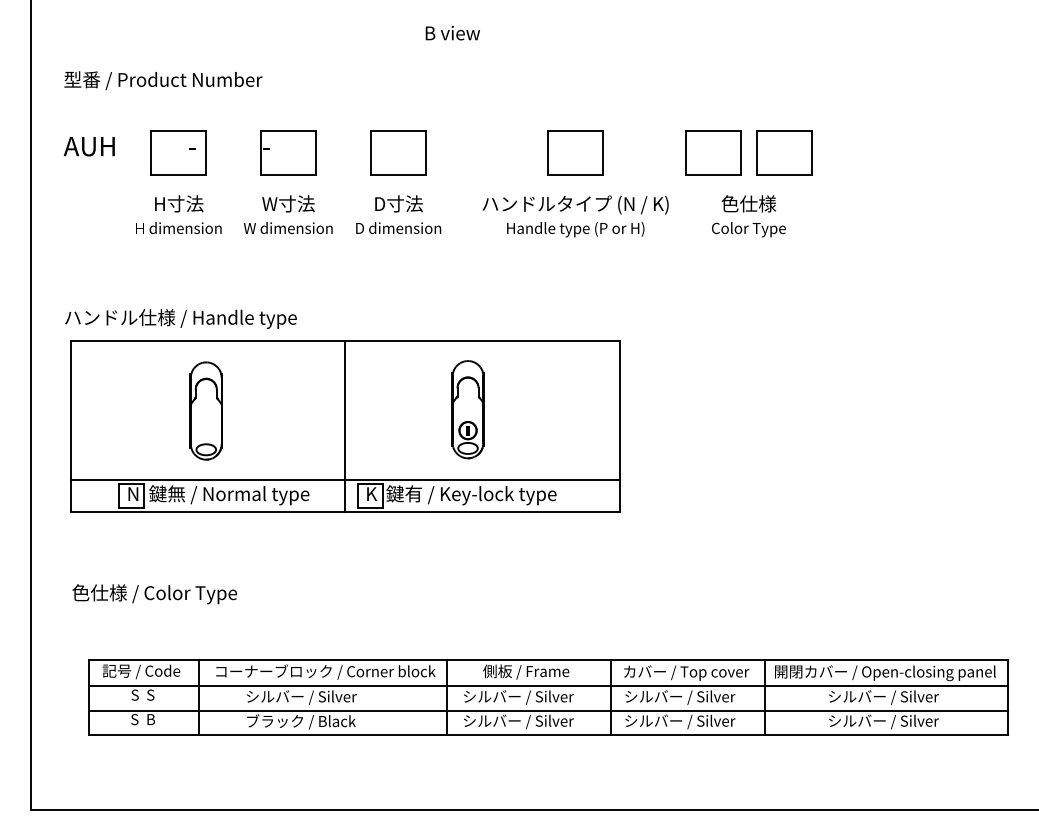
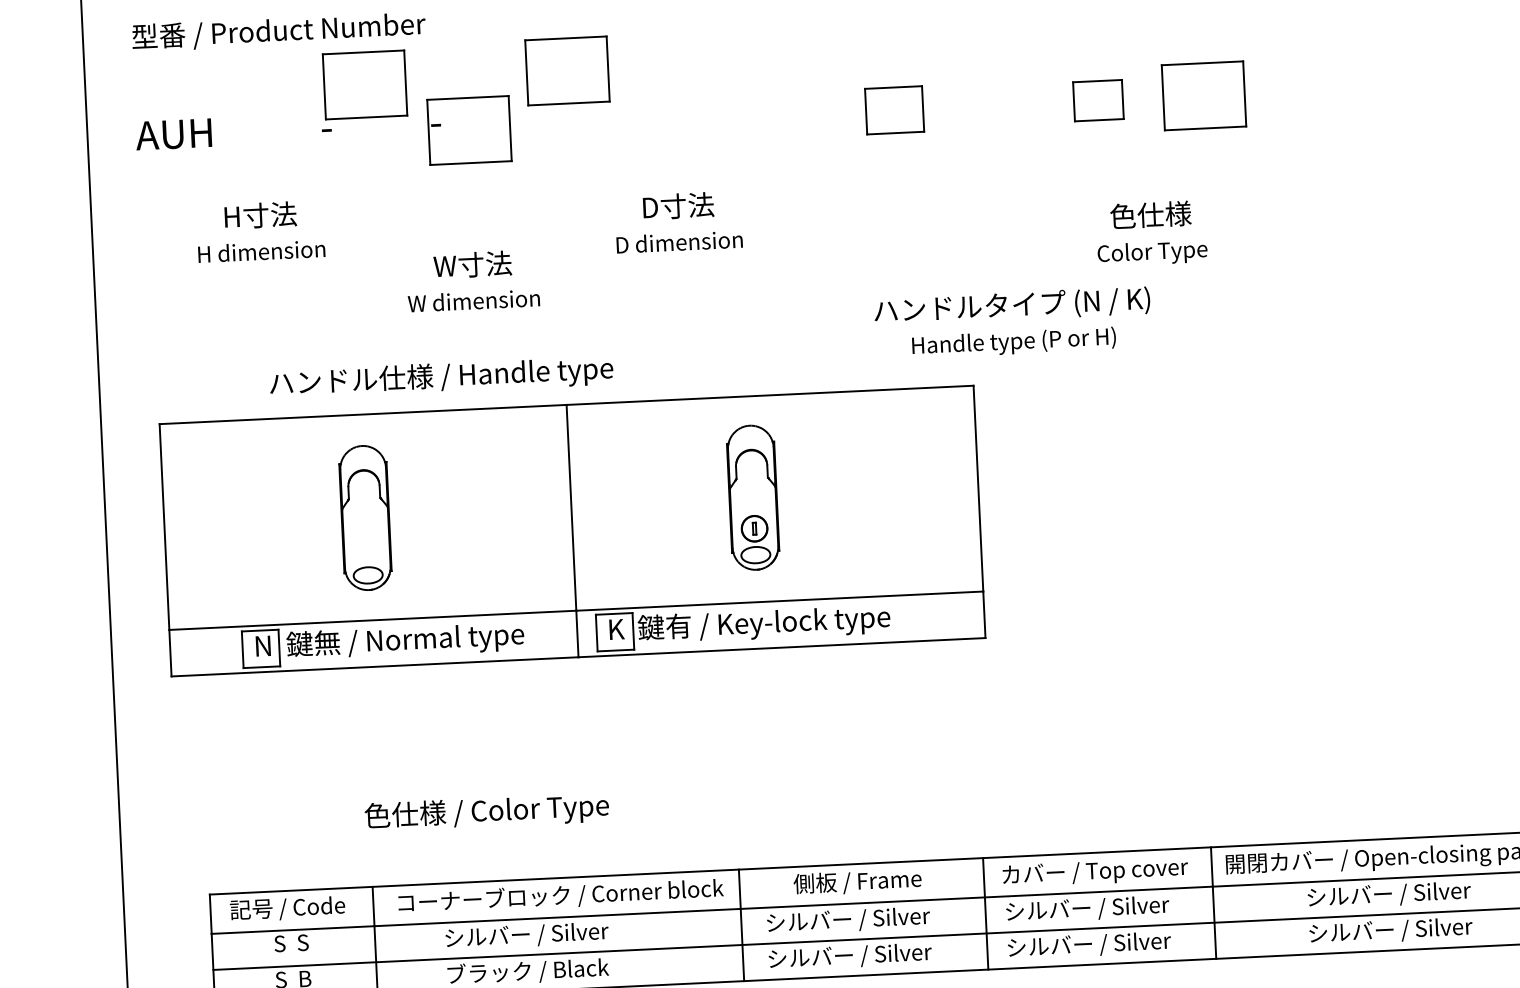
part: (178, 152) -> (364, 83), moved
part: (398, 152) -> (567, 69), moved
part: (575, 152) -> (894, 109), size x0.7
part: (713, 152) -> (1098, 99), size x0.6
text: (178, 214) -> (260, 231), moved
text: (287, 214) -> (471, 280), moved
text: (398, 214) -> (678, 221), moved
text: (575, 216) -> (1012, 323), moved
text: (748, 216) -> (1151, 233), moved
text: (180, 318) -> (440, 377), moved
text: (154, 594) -> (486, 812), moved

